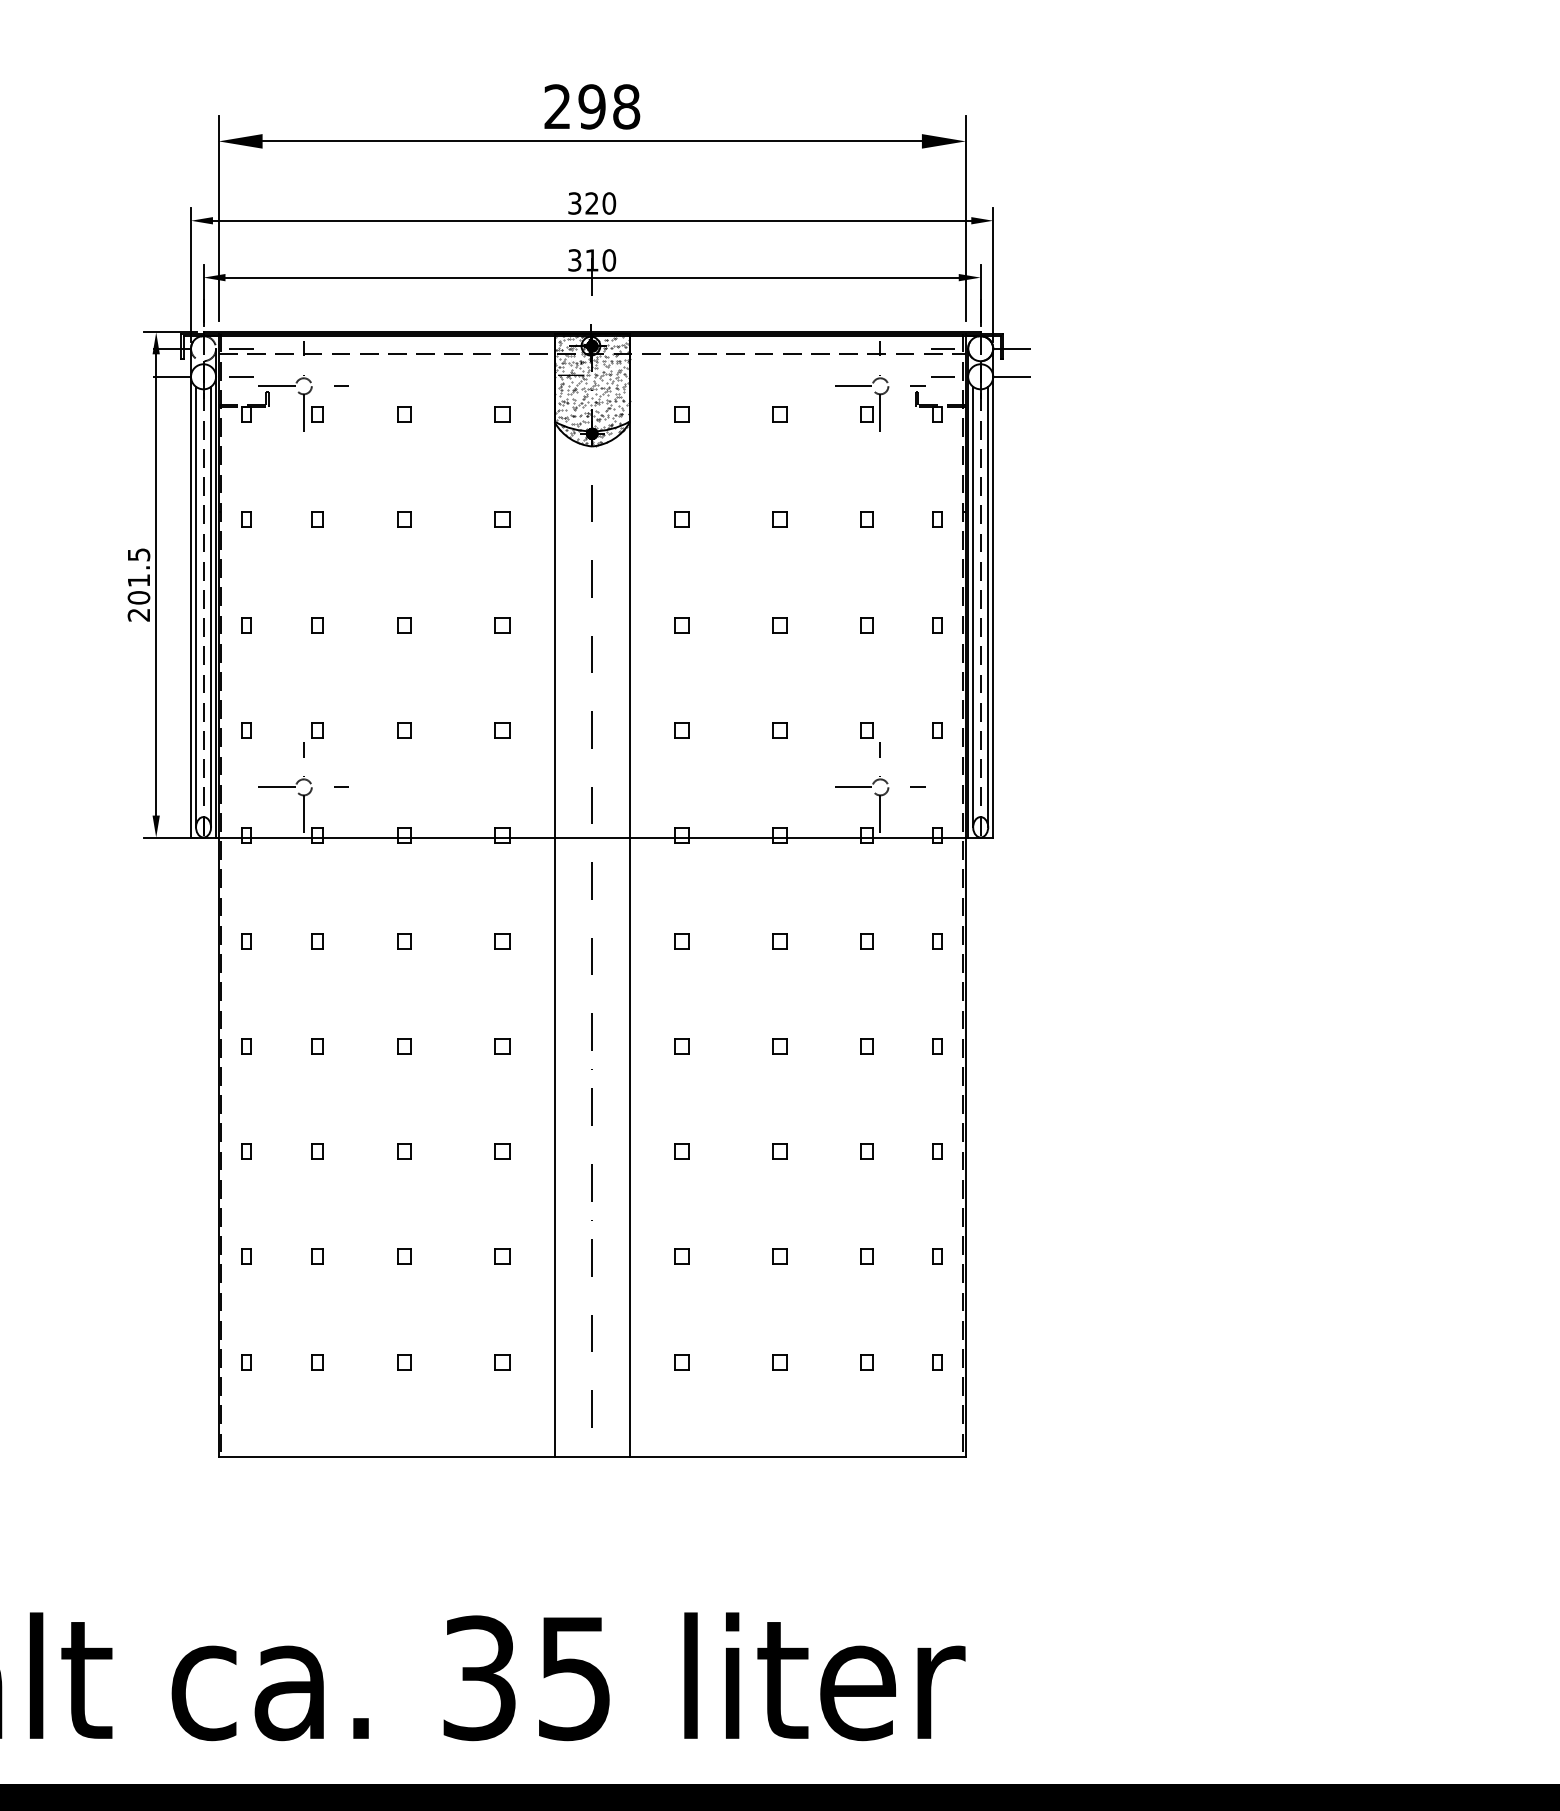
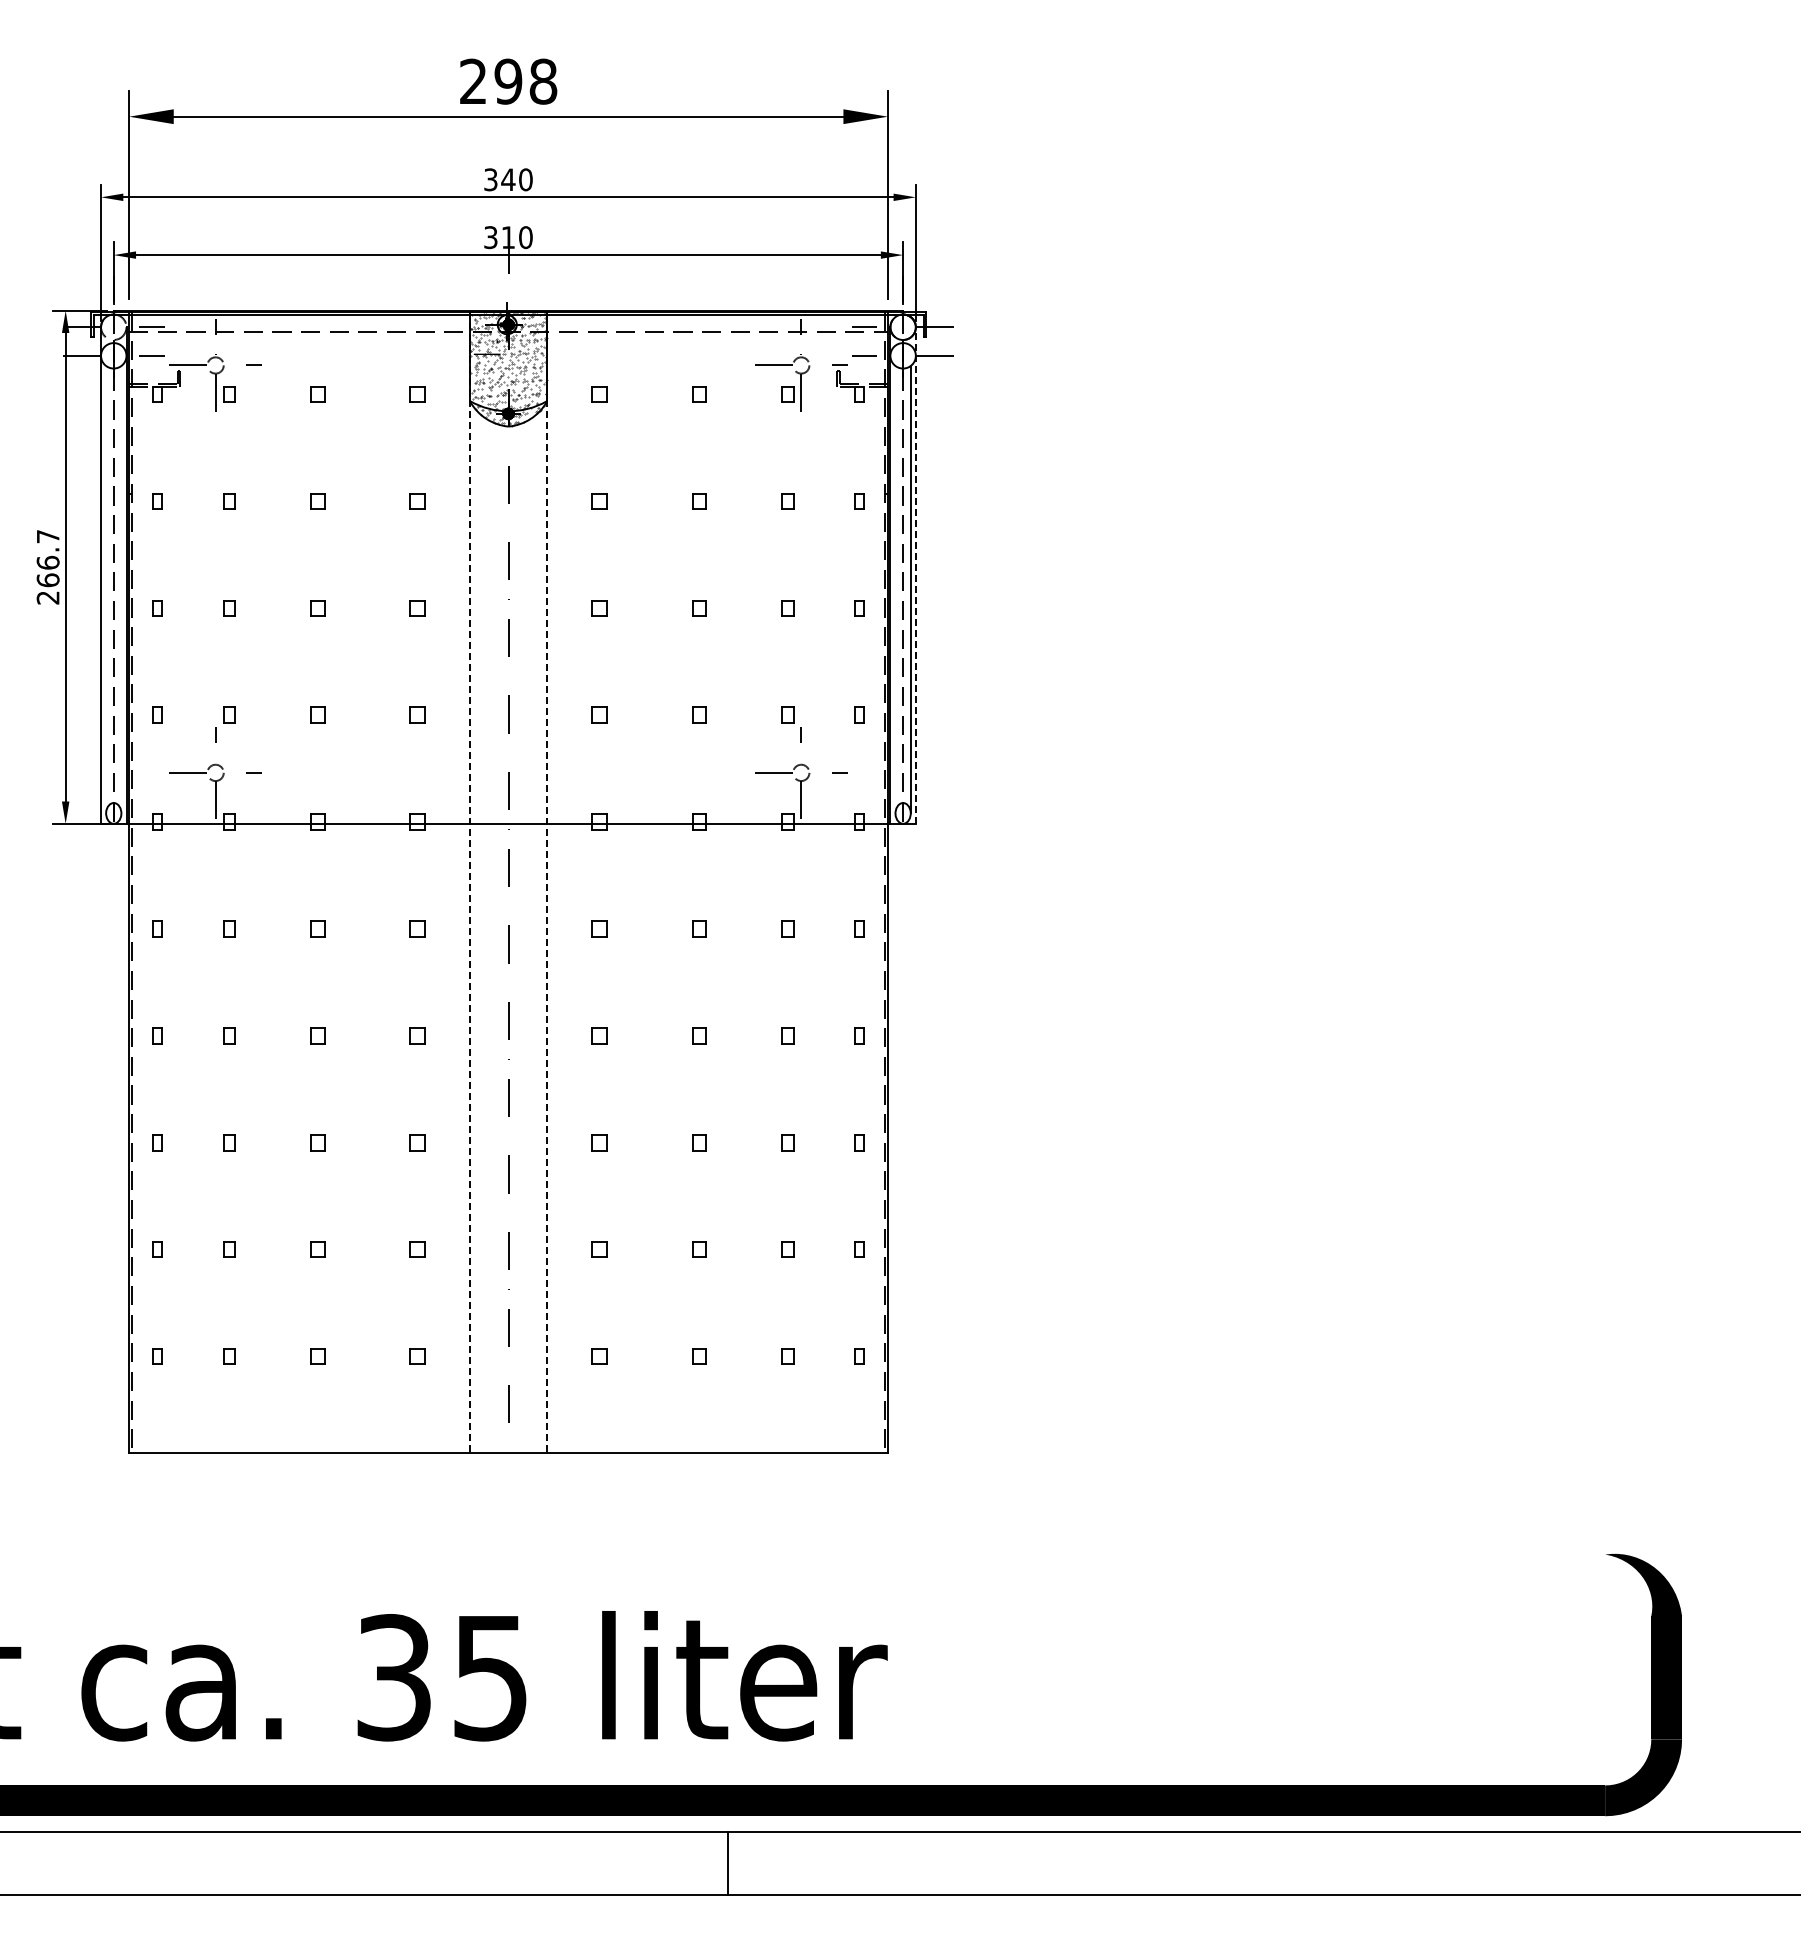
text: (592, 203) -> (508, 179), 320 -> 340
text: (138, 576) -> (47, 558), 201.5 -> 266.7
line: (992, 593) -> (915, 575), solid -> dashed
line: (196, 606) -> (106, 589), removed
line: (211, 606) -> (121, 589), removed
line: (973, 606) -> (895, 589), removed
line: (554, 895) -> (470, 882), solid -> dashed
line: (629, 895) -> (546, 882), solid -> dashed

